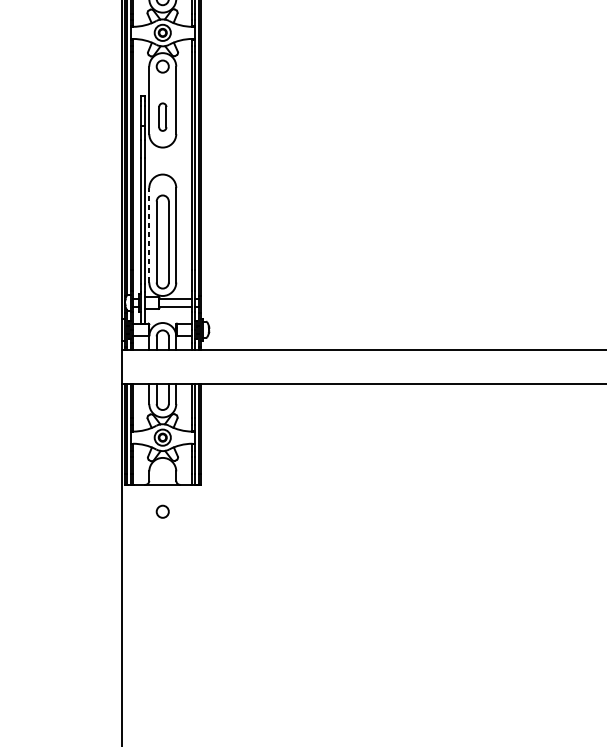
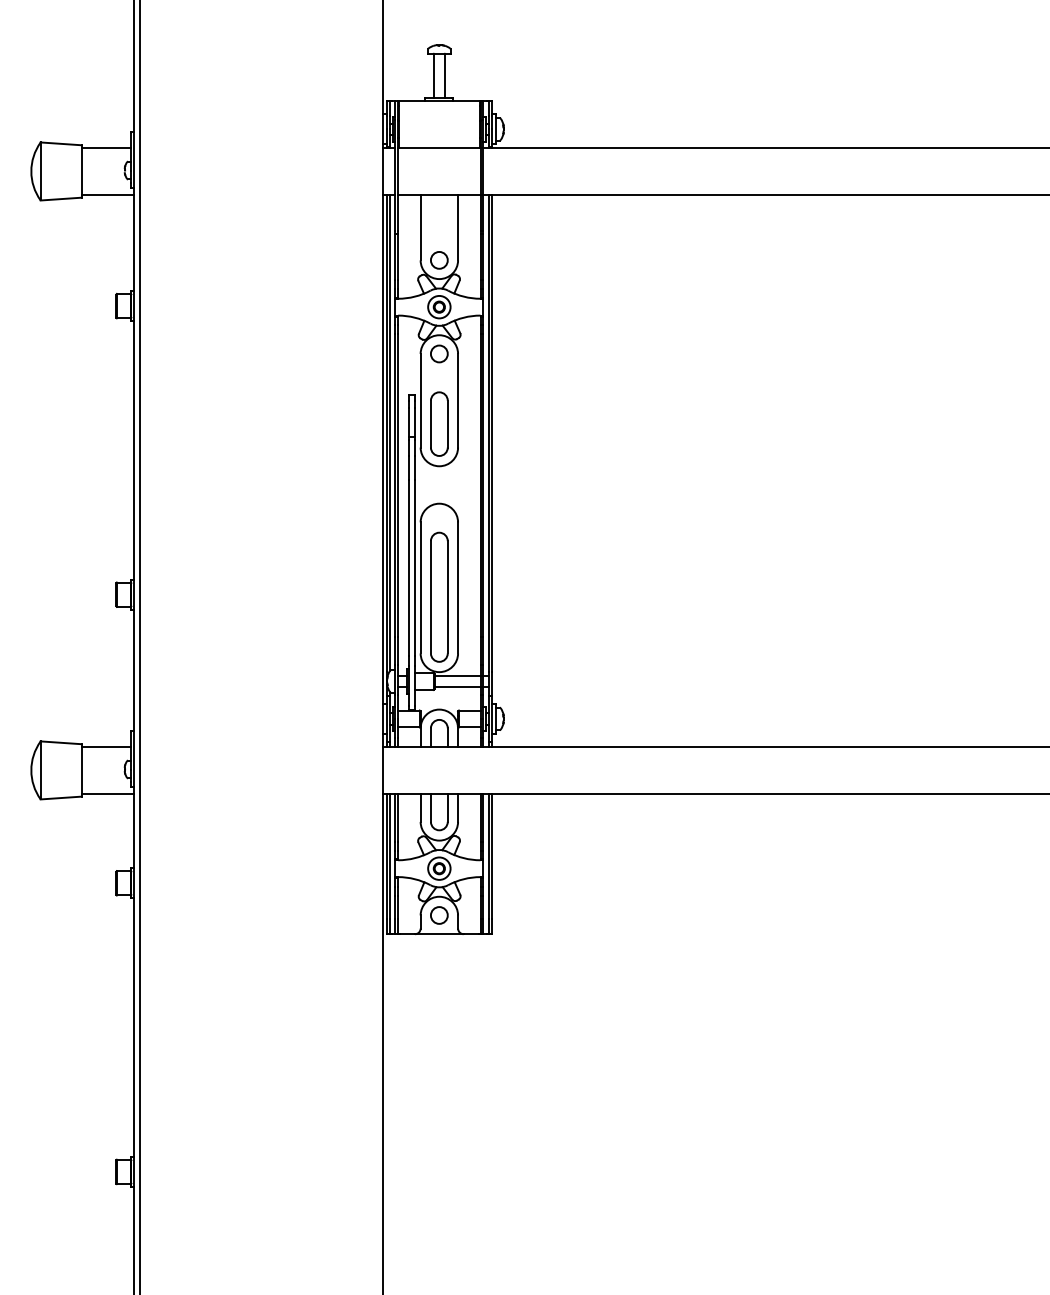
part: (162, 116) -> (439, 423), size x1.67
line: (149, 234) -> (420, 587), dashed -> solid
circle: (162, 511) -> (439, 915), moved

